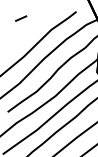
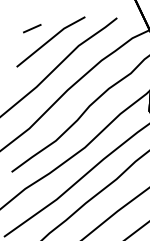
line: (32, 27) -> (49, 42), added

